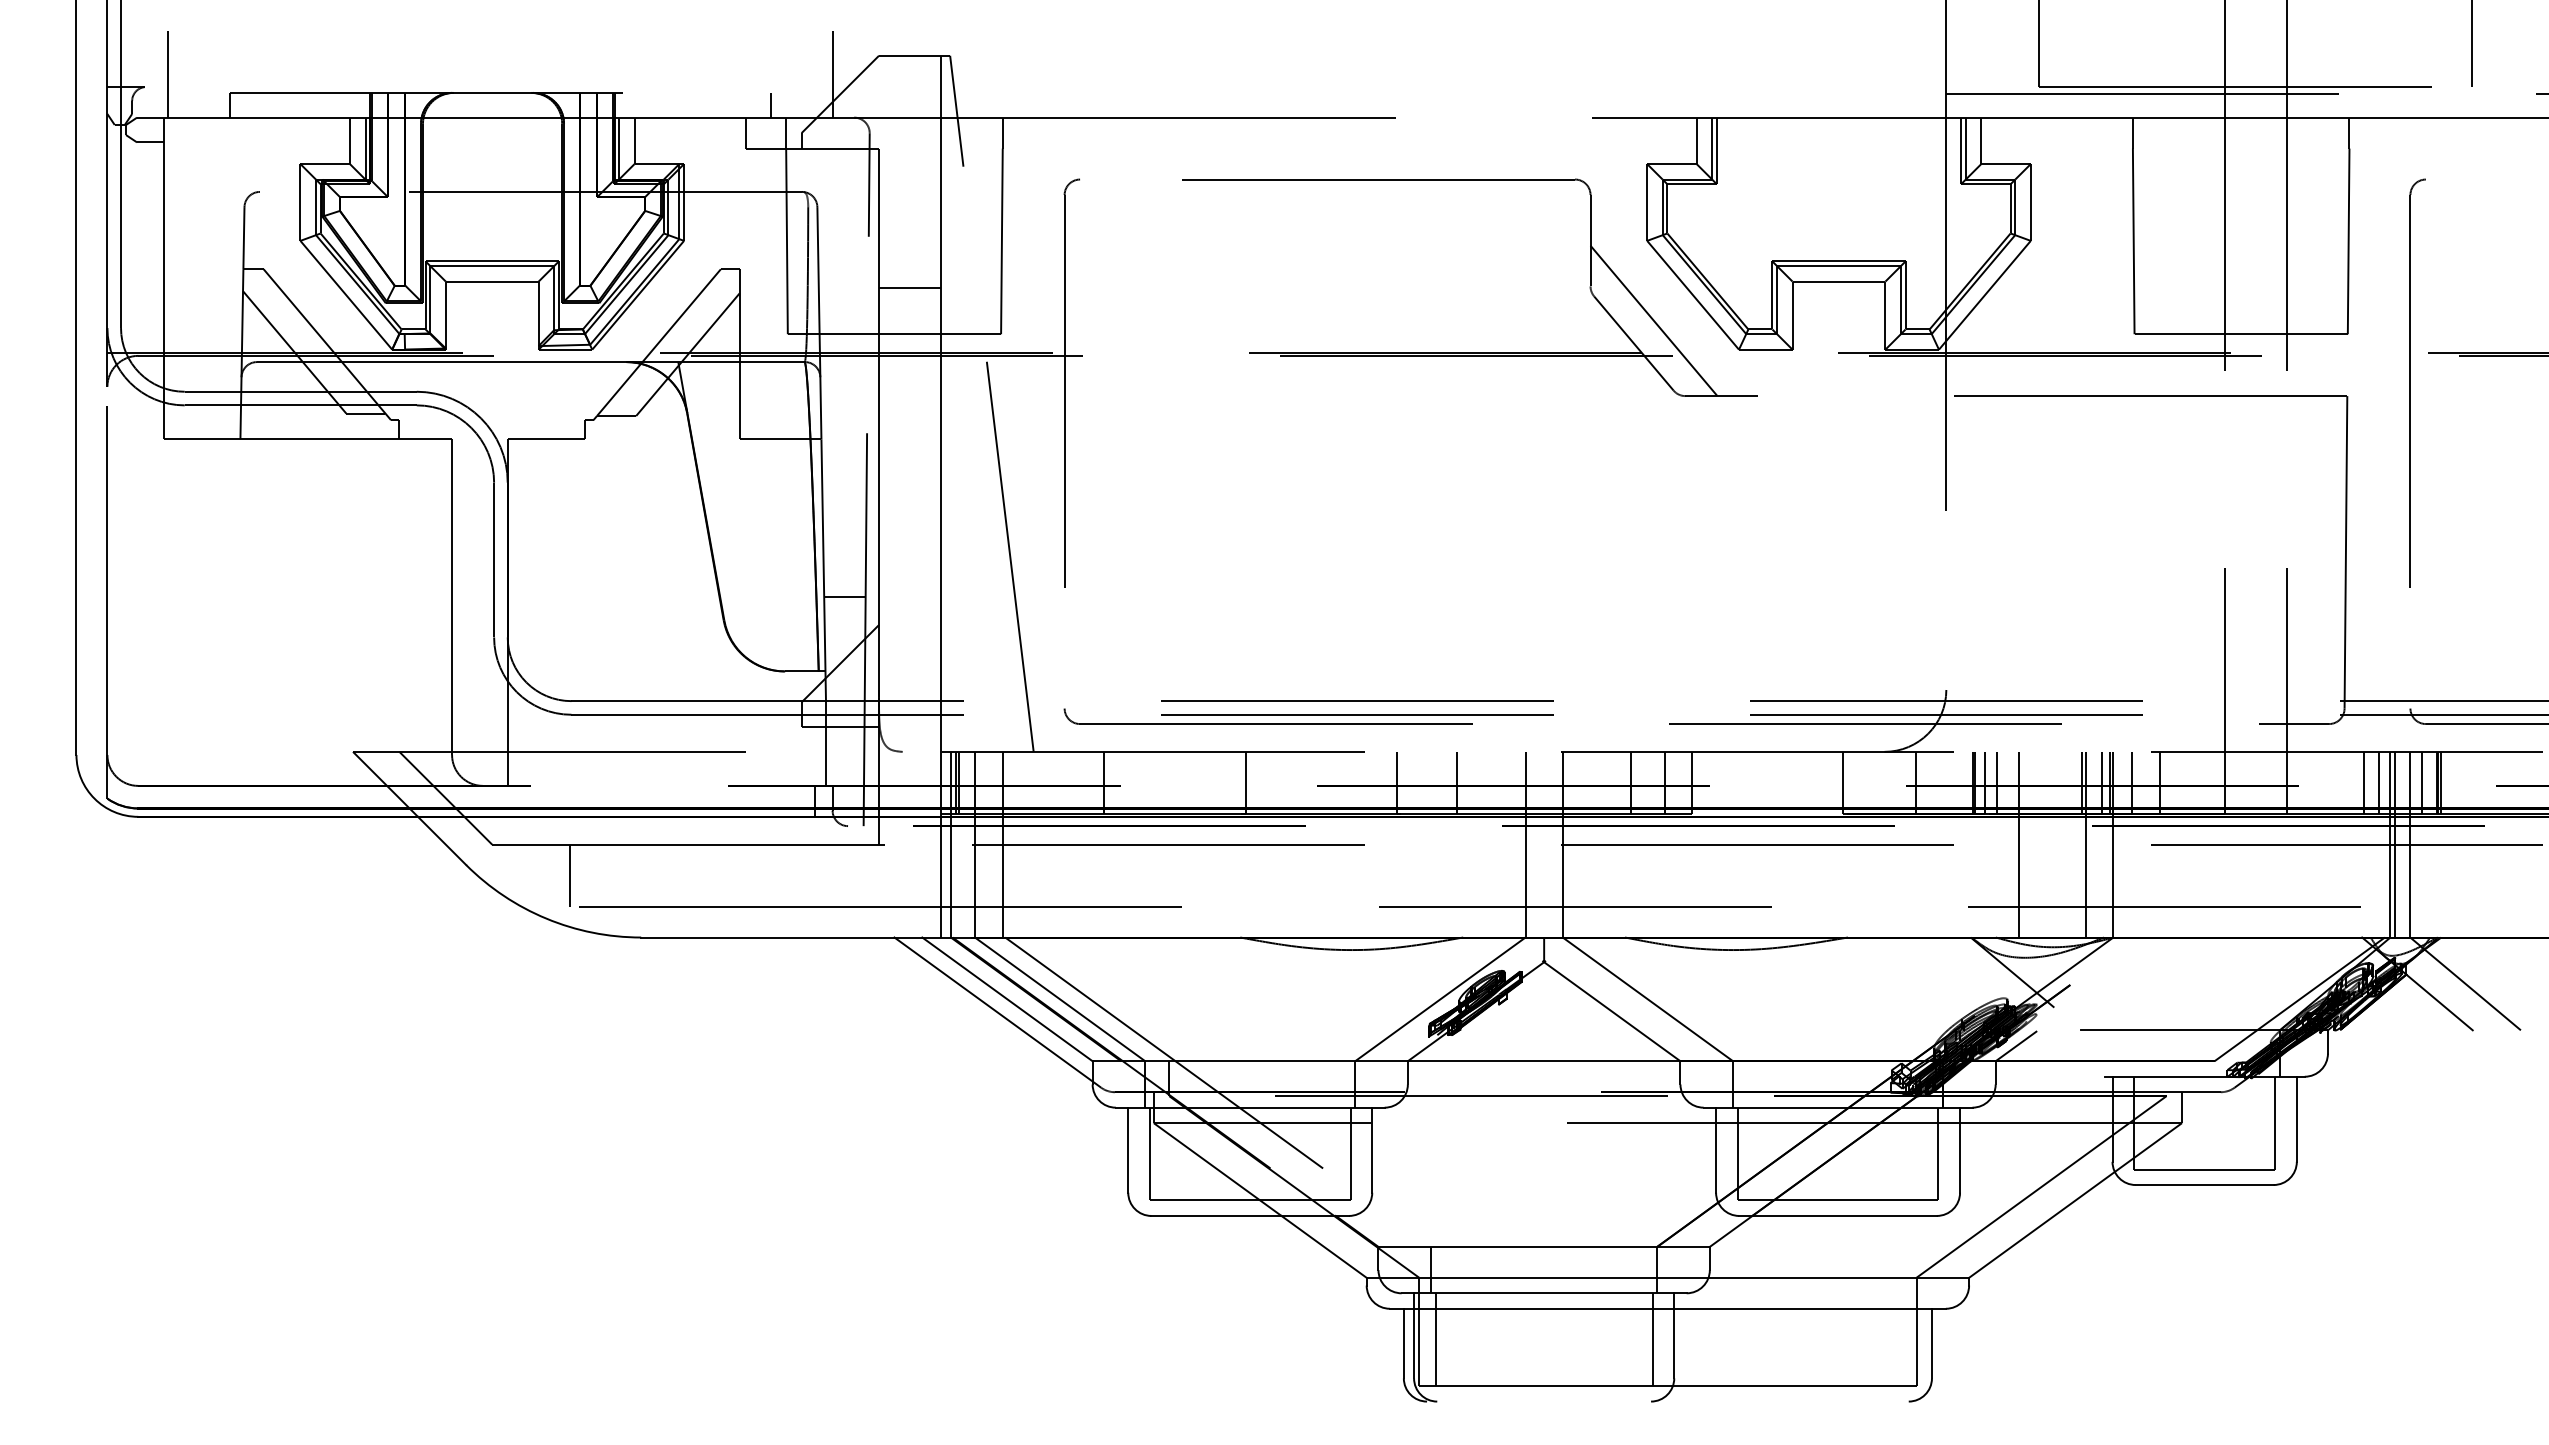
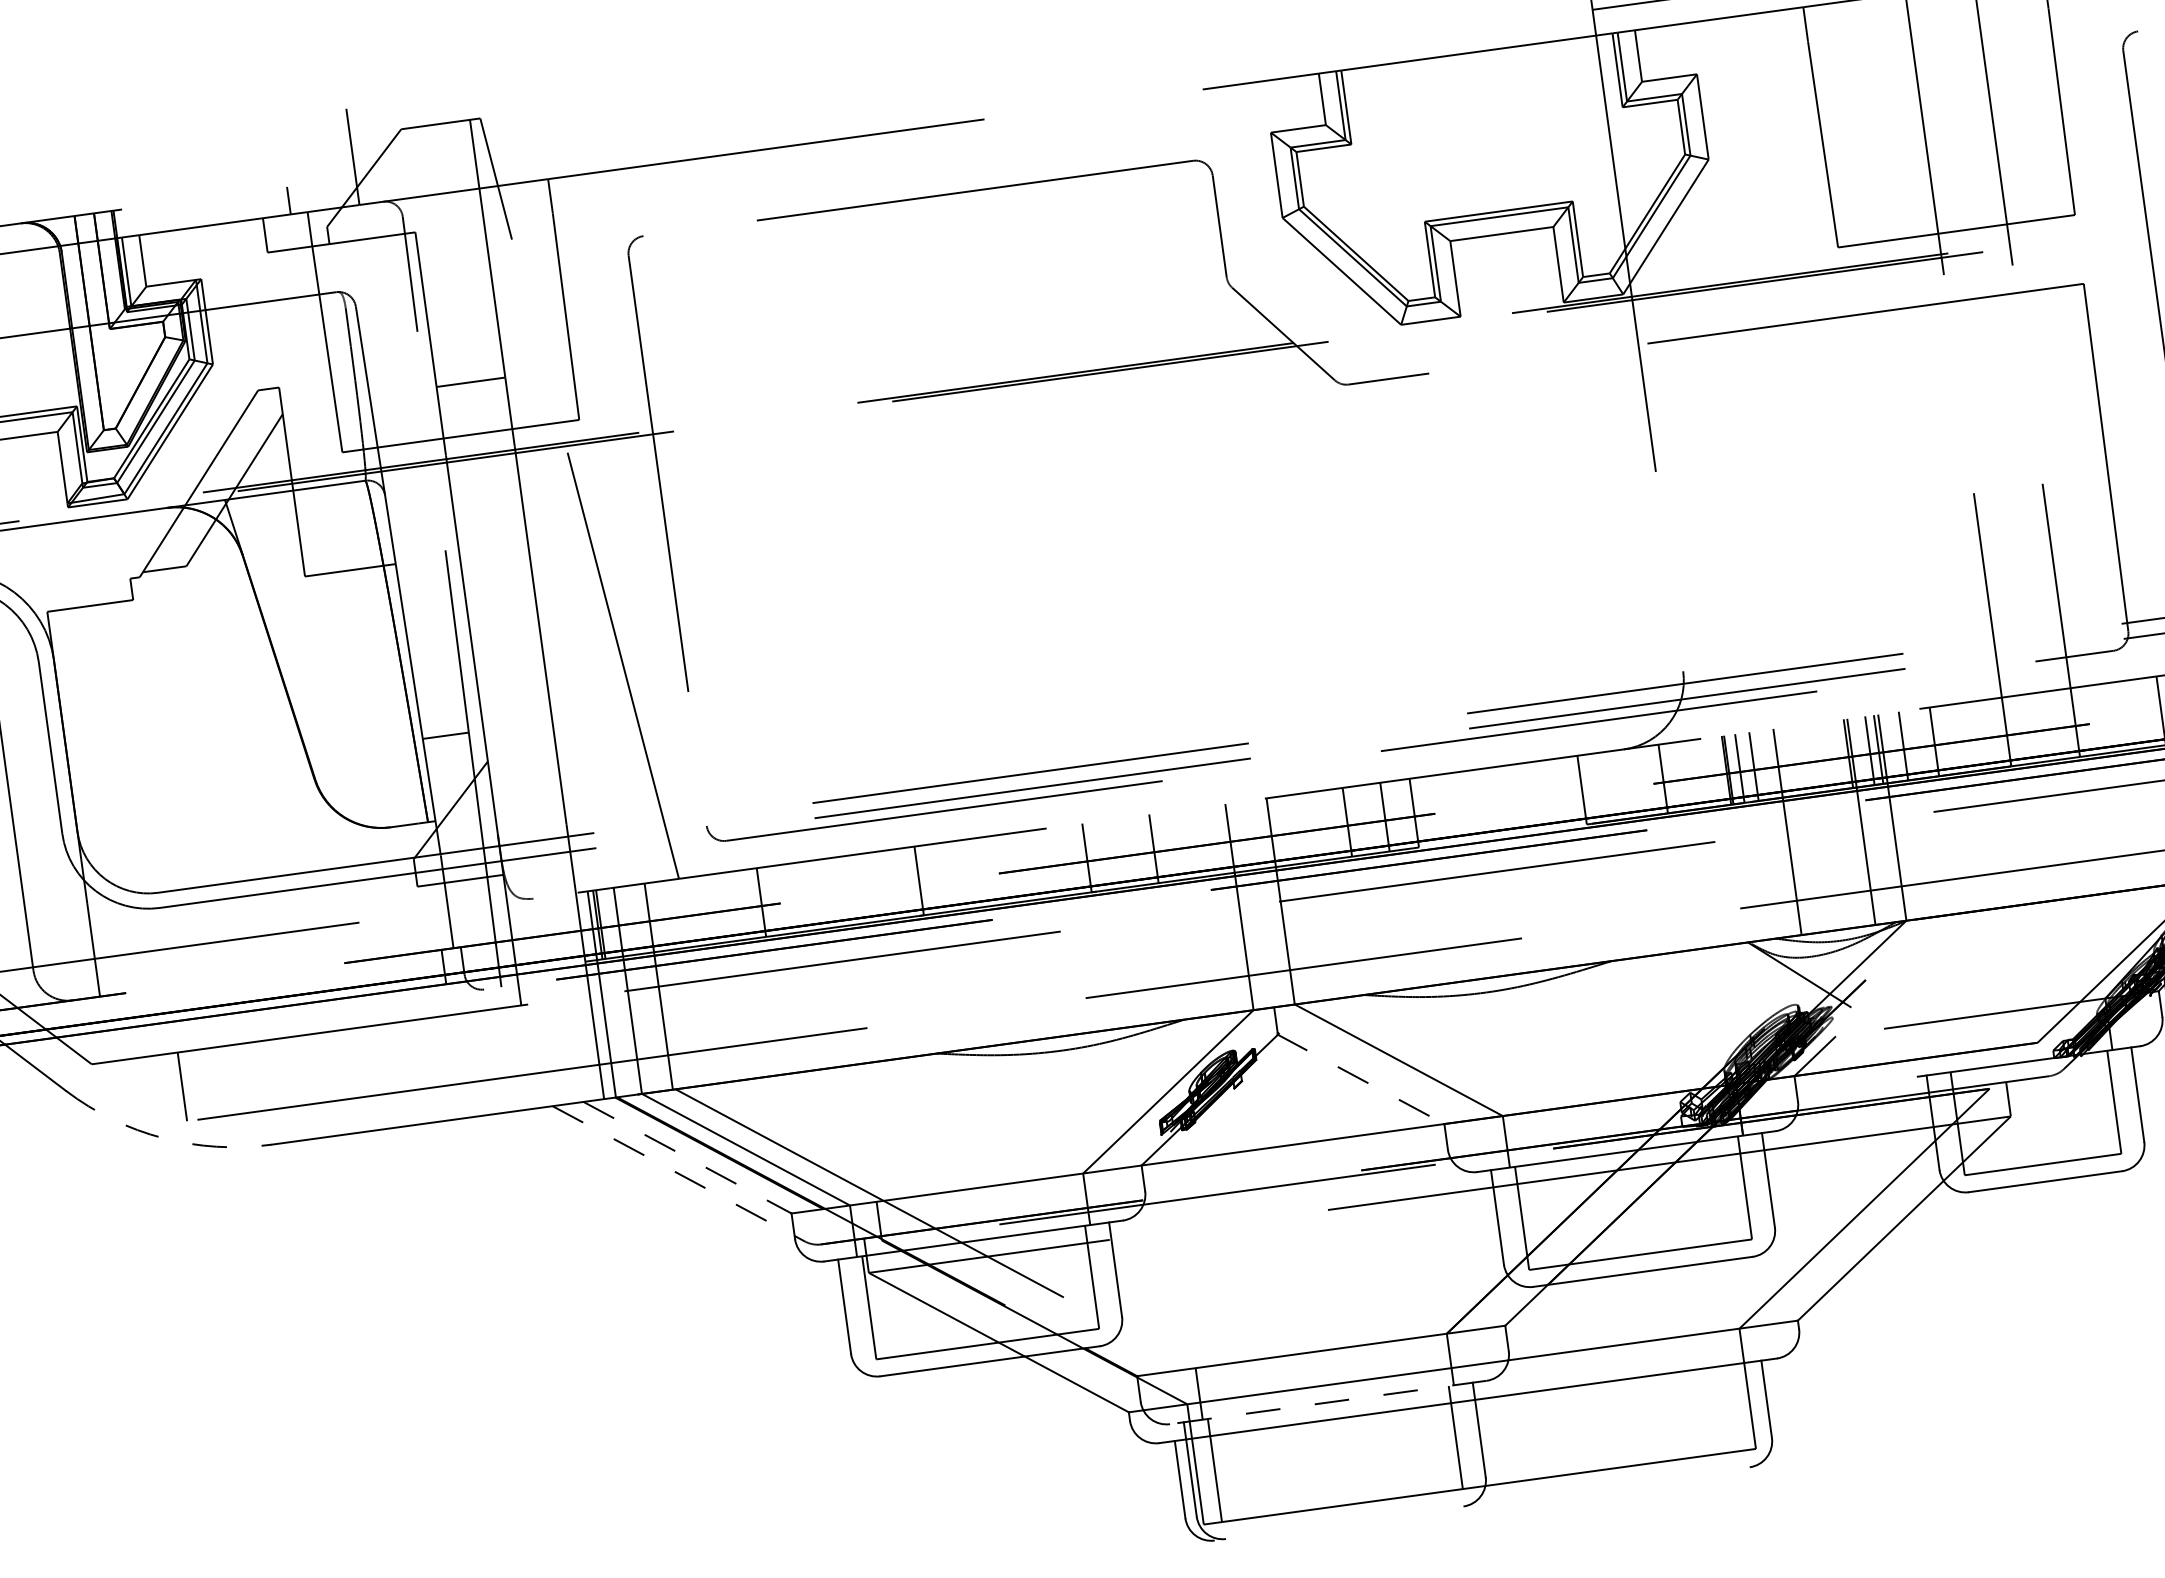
line: (1653, 320) -> (1301, 305), removed
arc: (546, 918) -> (163, 1138), solid -> dashed
line: (1007, 999) -> (687, 1157), solid -> dashed
line: (993, 1009) -> (673, 1171), solid -> dashed
line: (1611, 1011) -> (1360, 1079), solid -> dashed
line: (1543, 1293) -> (1327, 1402), solid -> dashed

